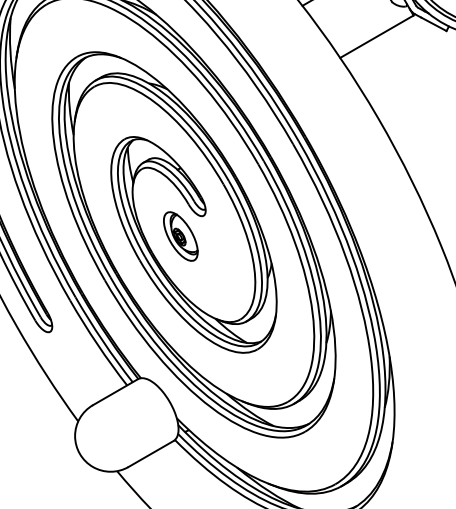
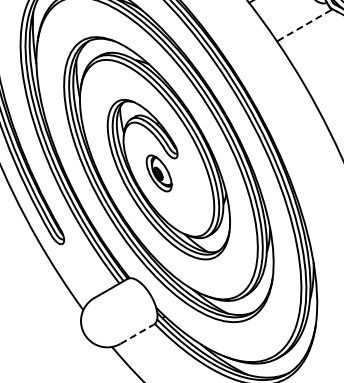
line: (375, 36) -> (303, 25), solid -> dashed
line: (151, 454) -> (137, 334), solid -> dashed

